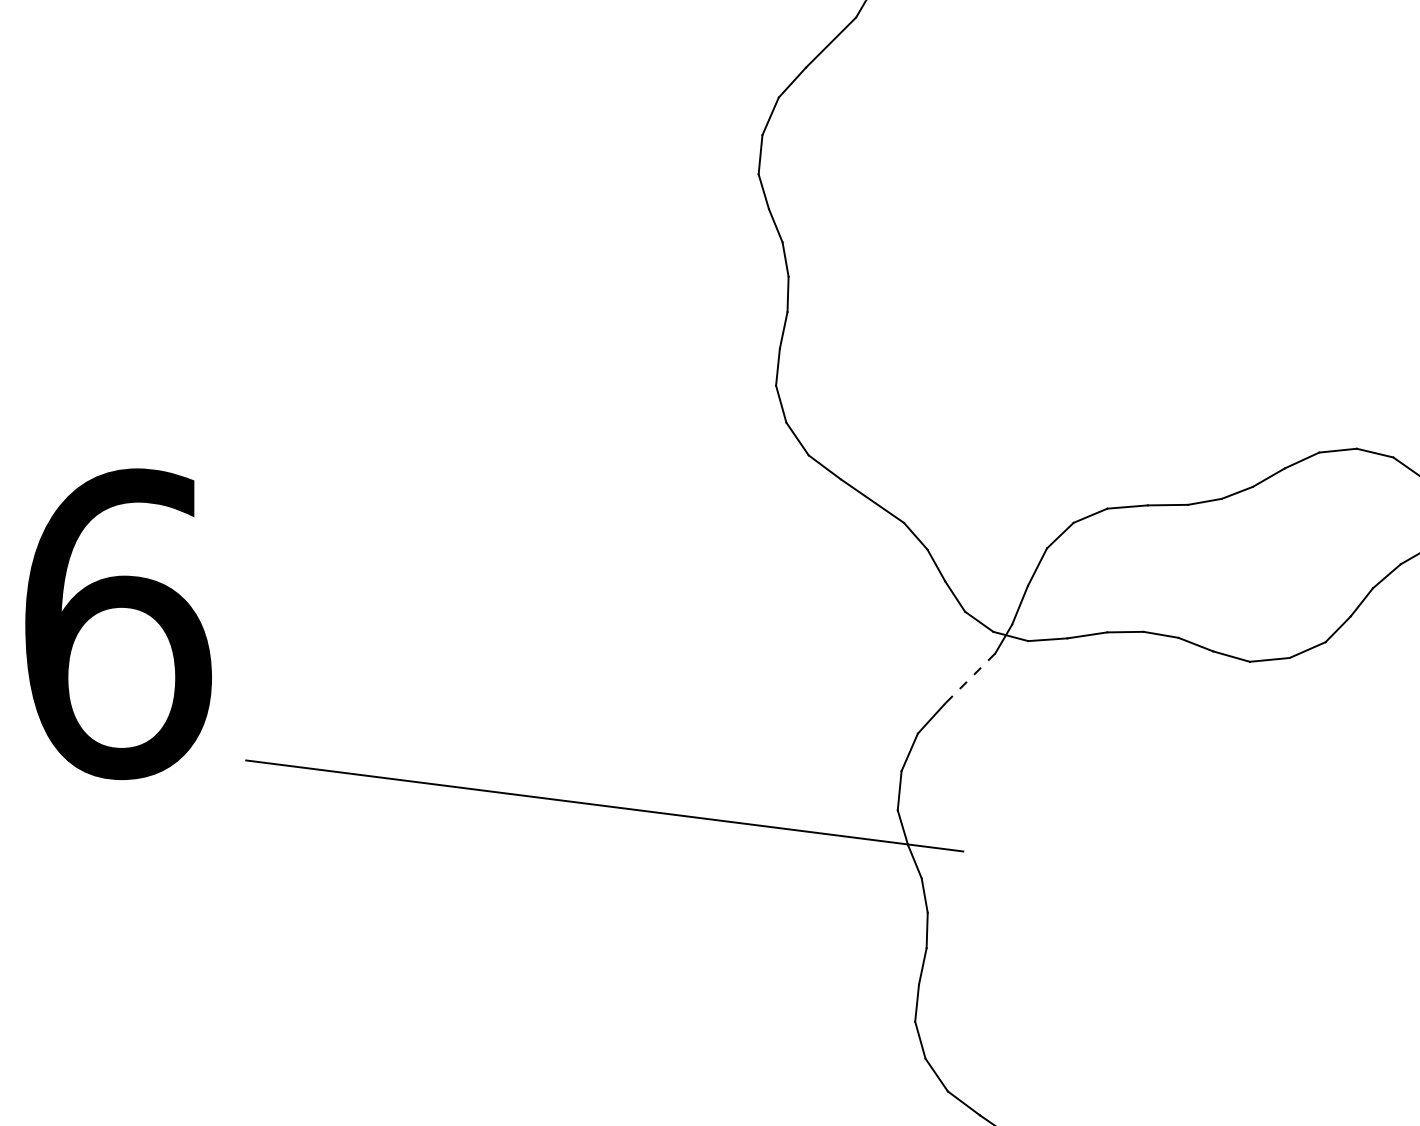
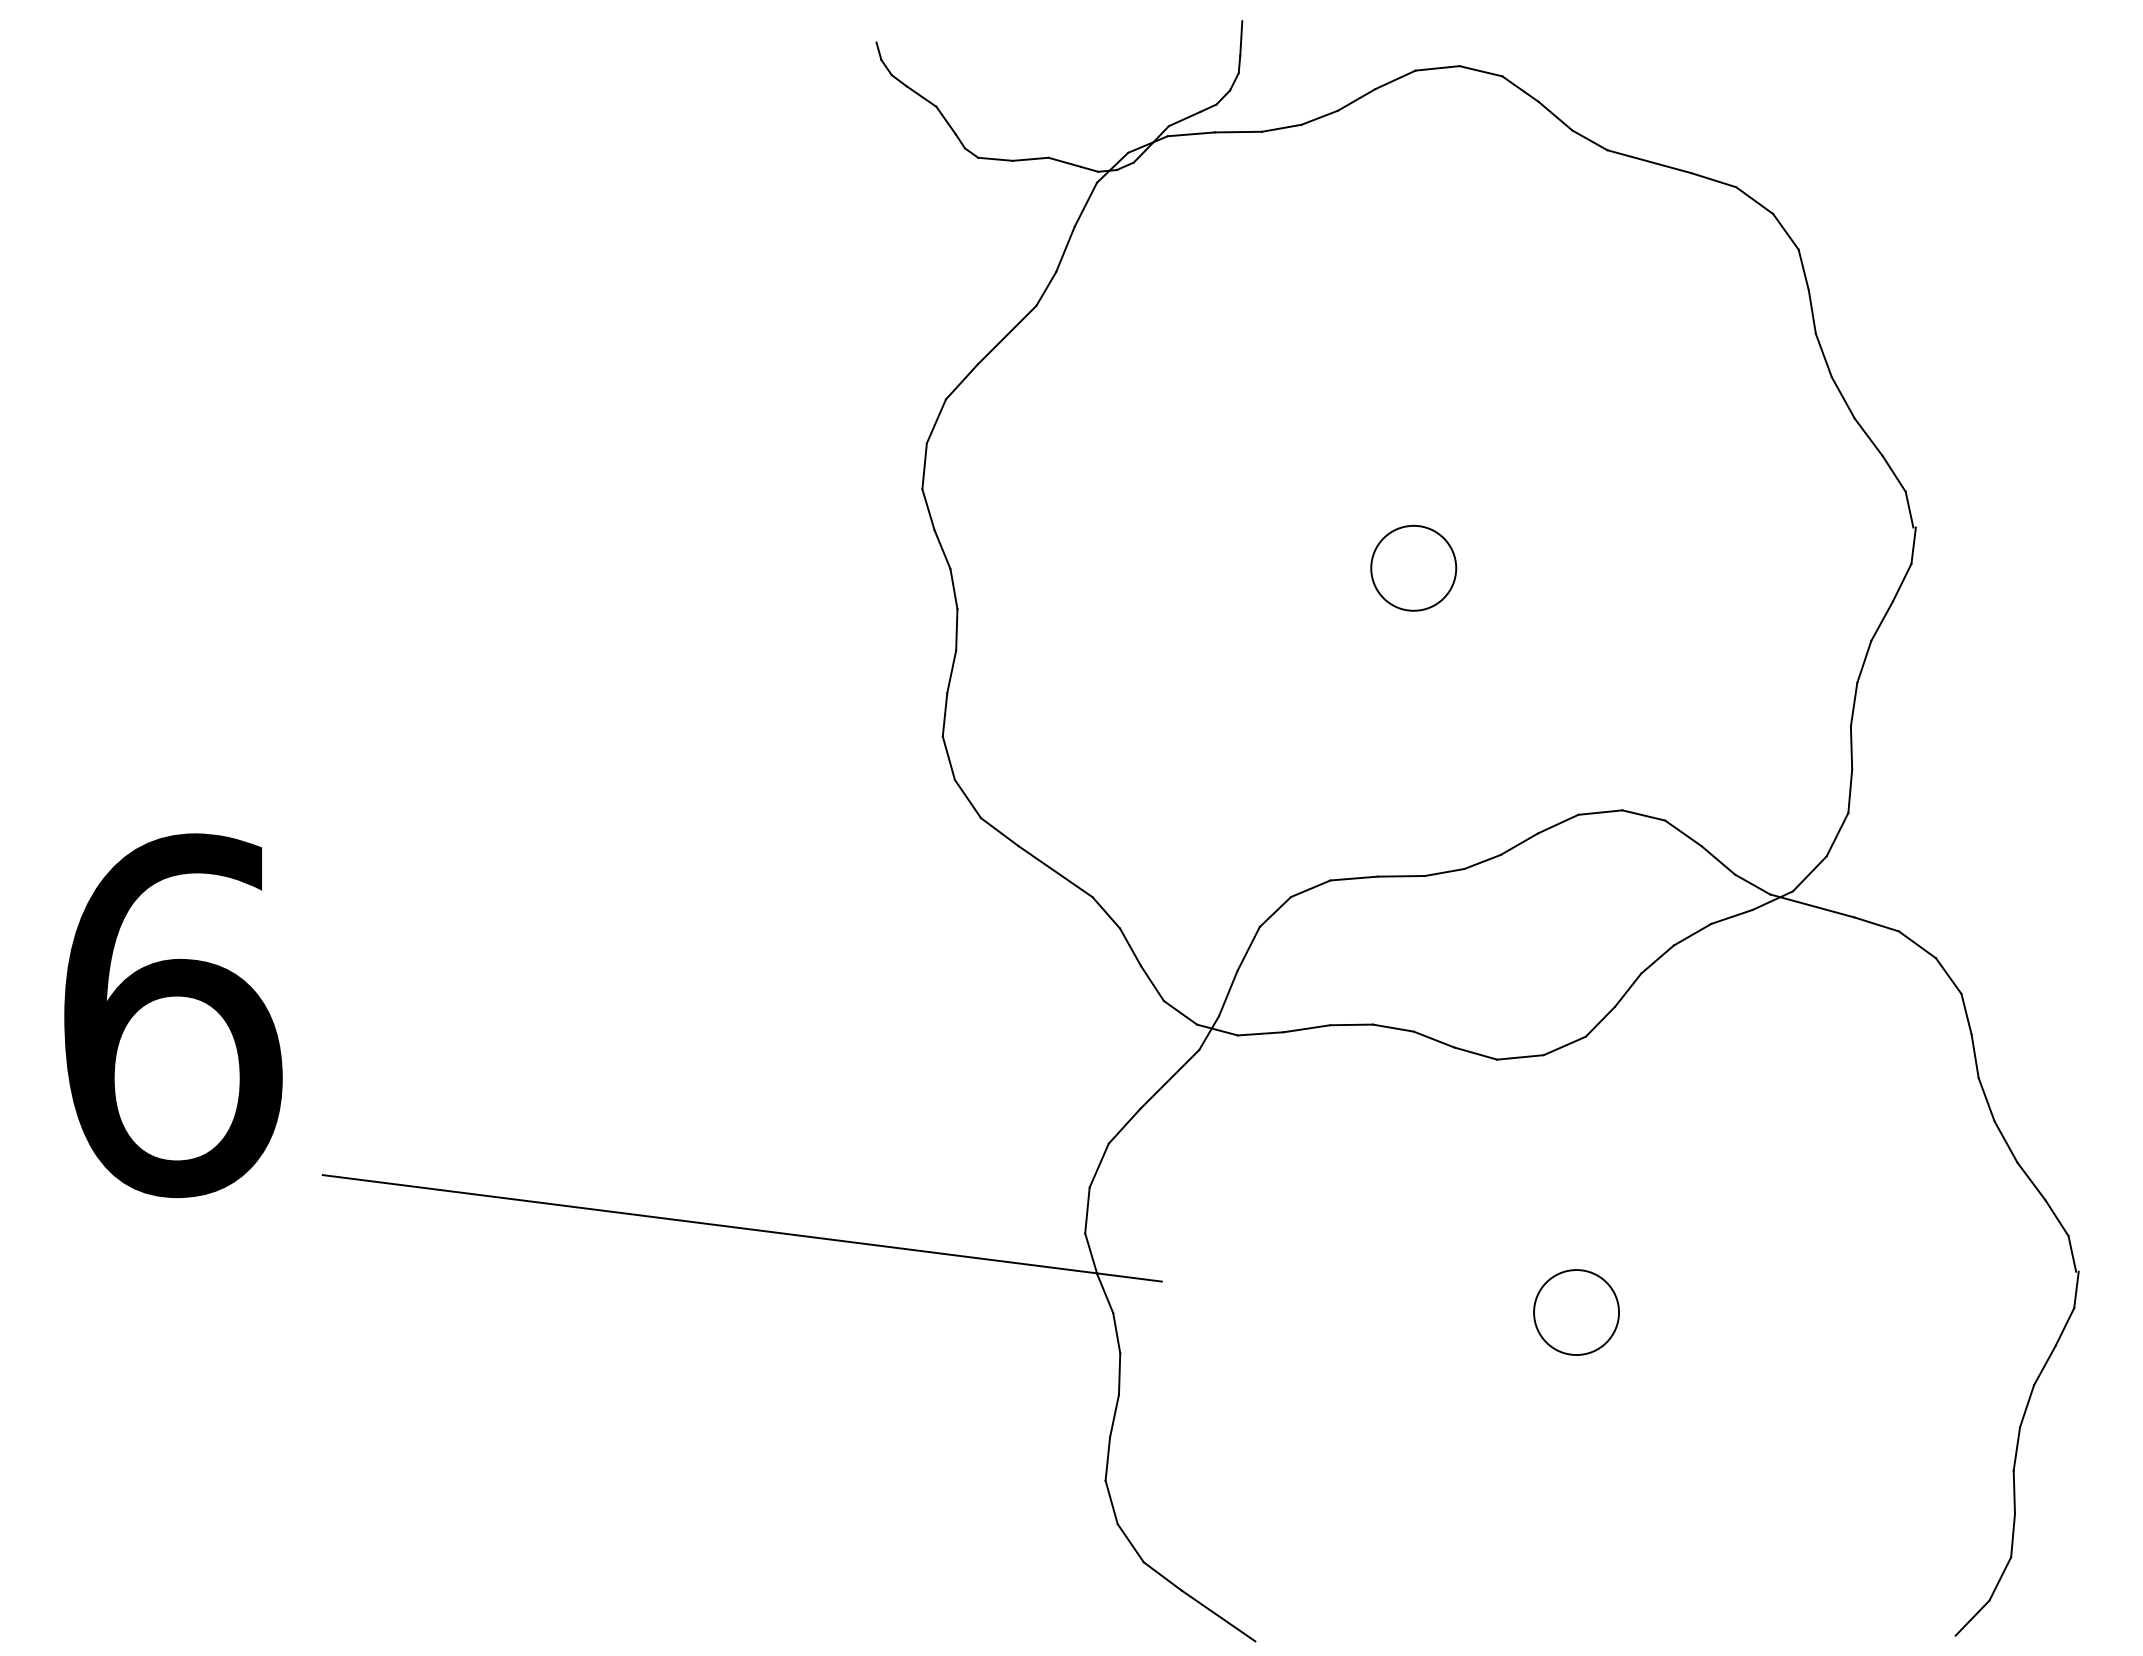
circle: (1178, 241) -> (1413, 567), added
line: (969, 678) -> (1169, 1079), dashed -> solid
circle: (1317, 877) -> (1576, 1312), added

